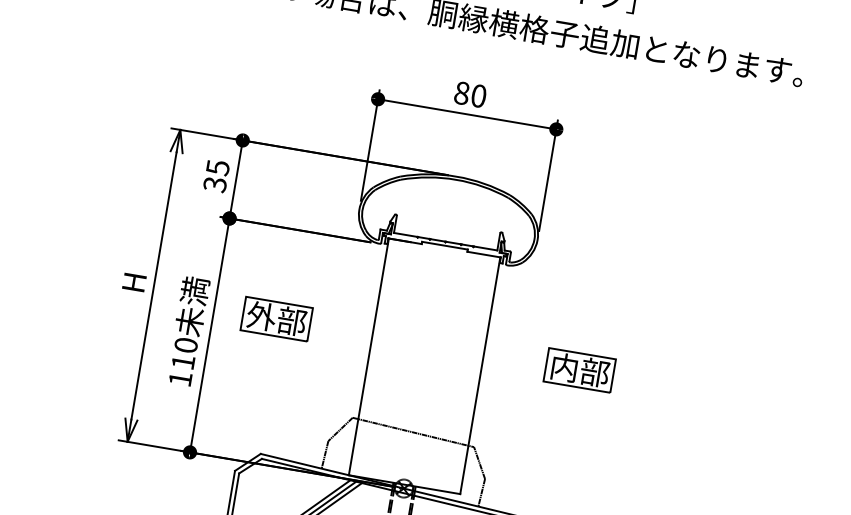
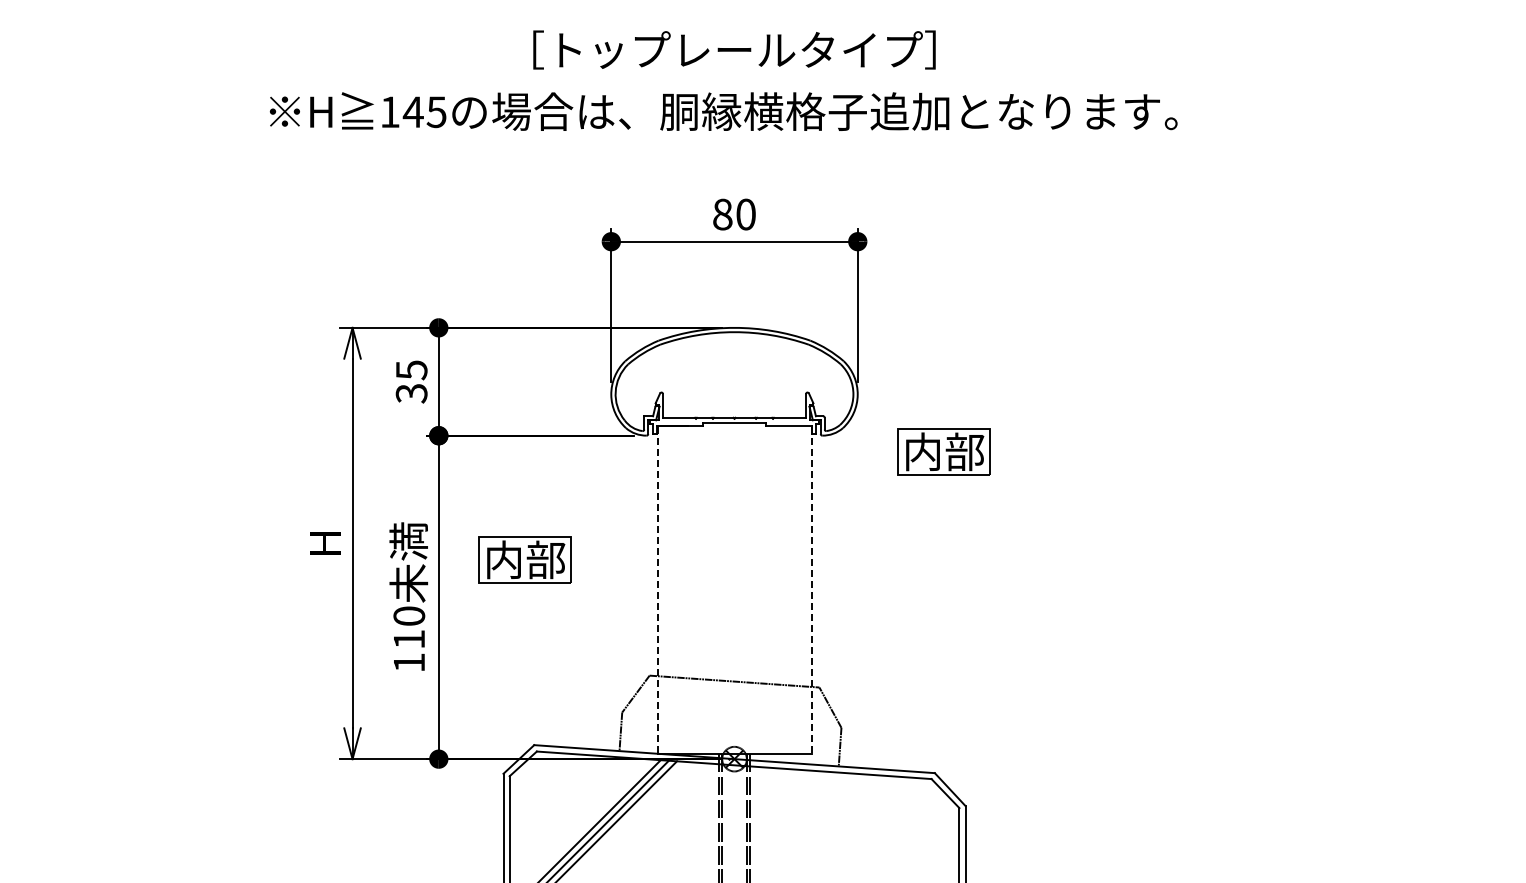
text: (261, 316) -> (504, 559), 外部 -> 内部
line: (368, 357) -> (657, 590), solid -> dashed
part: (579, 369) -> (943, 451), moved
line: (480, 376) -> (811, 590), solid -> dashed

